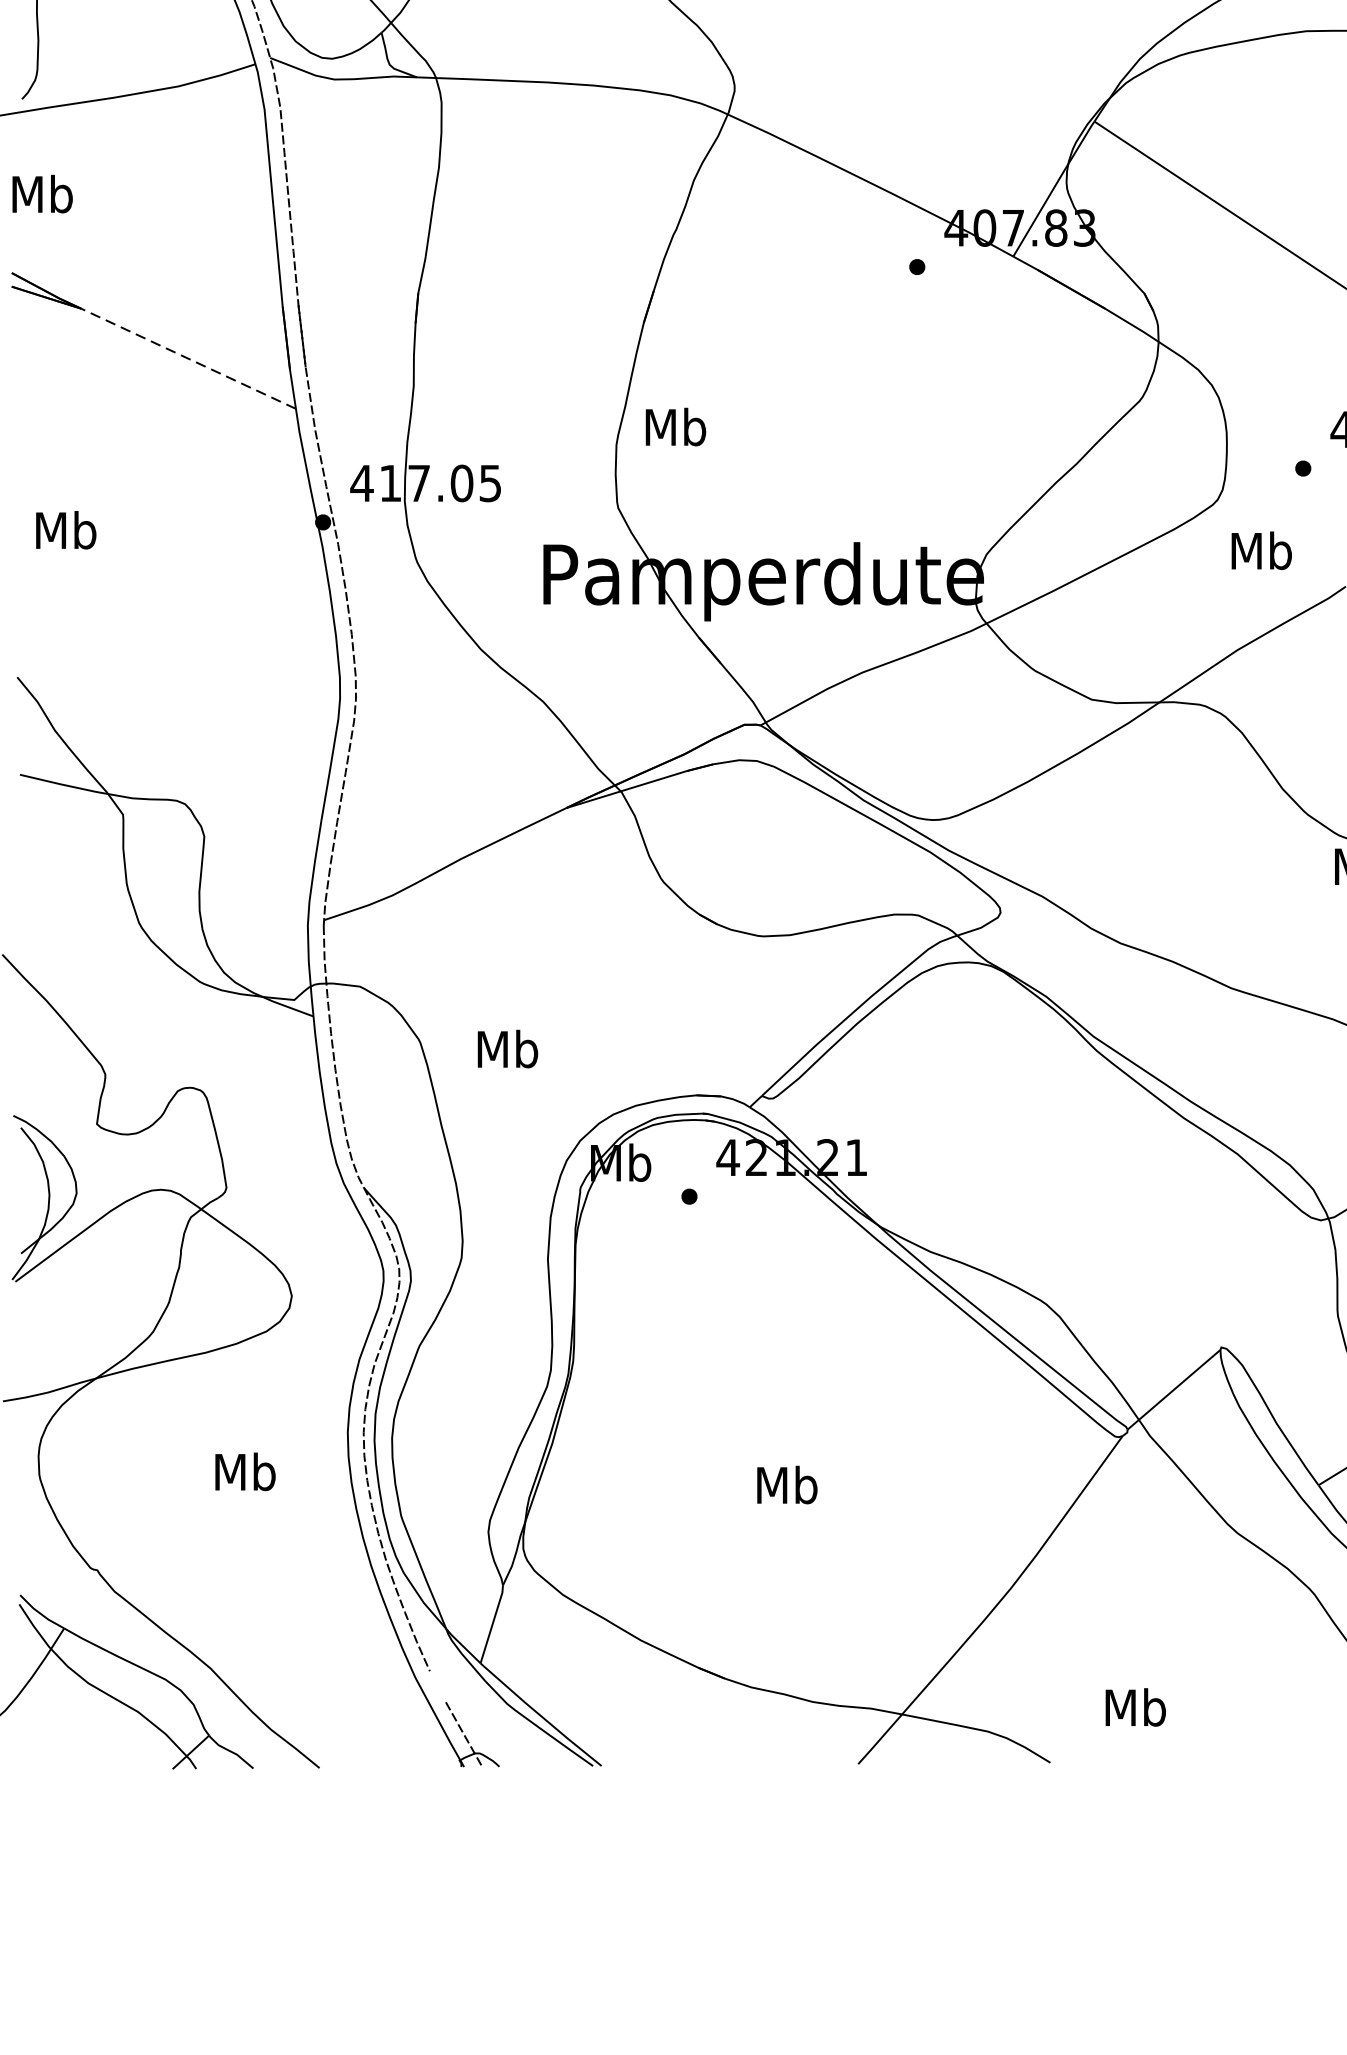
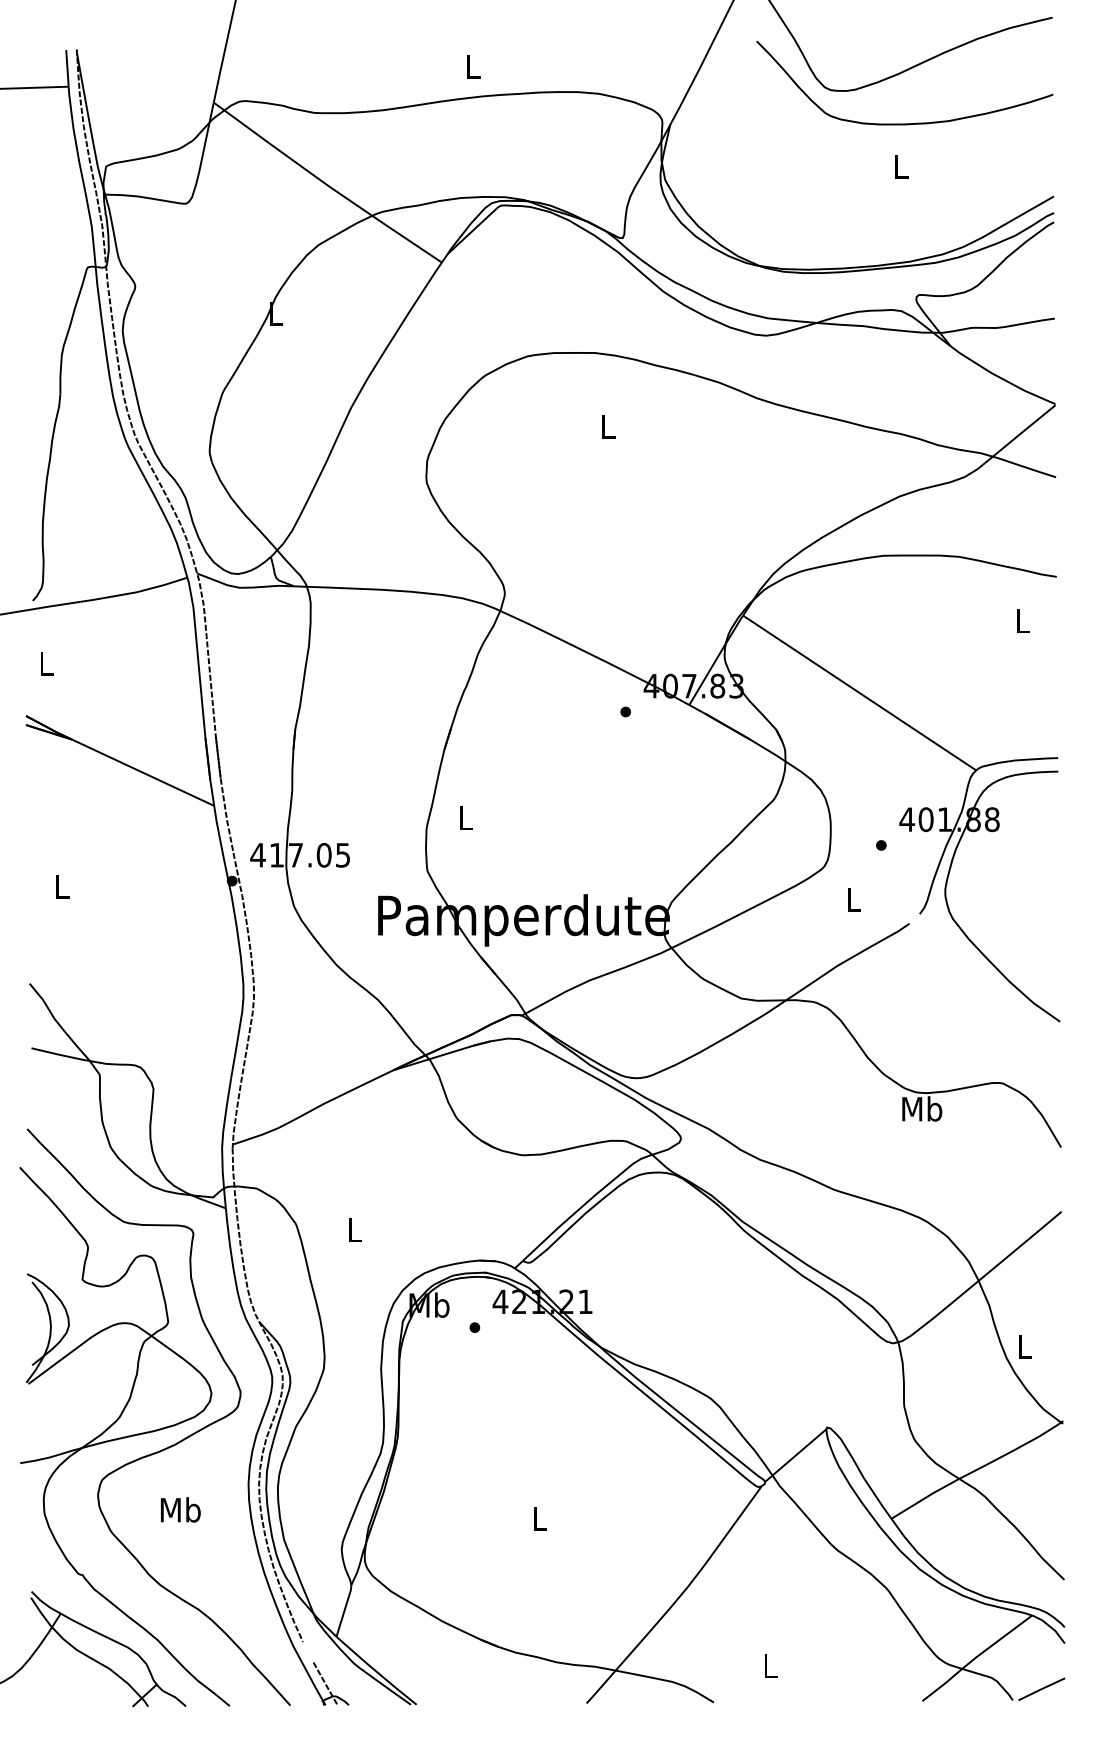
text: (42, 193) -> (46, 663), Mb -> L
line: (187, 358) -> (142, 772), dashed -> solid
text: (675, 426) -> (465, 817), Mb -> L
text: (66, 529) -> (62, 885), Mb -> L
text: (1261, 550) -> (853, 899), Mb -> L
text: (507, 1048) -> (354, 1229), Mb -> L
curve: (232, 1373) -> (172, 1444), added
text: (787, 1484) -> (539, 1518), Mb -> L
text: (1135, 1706) -> (770, 1665), Mb -> L

